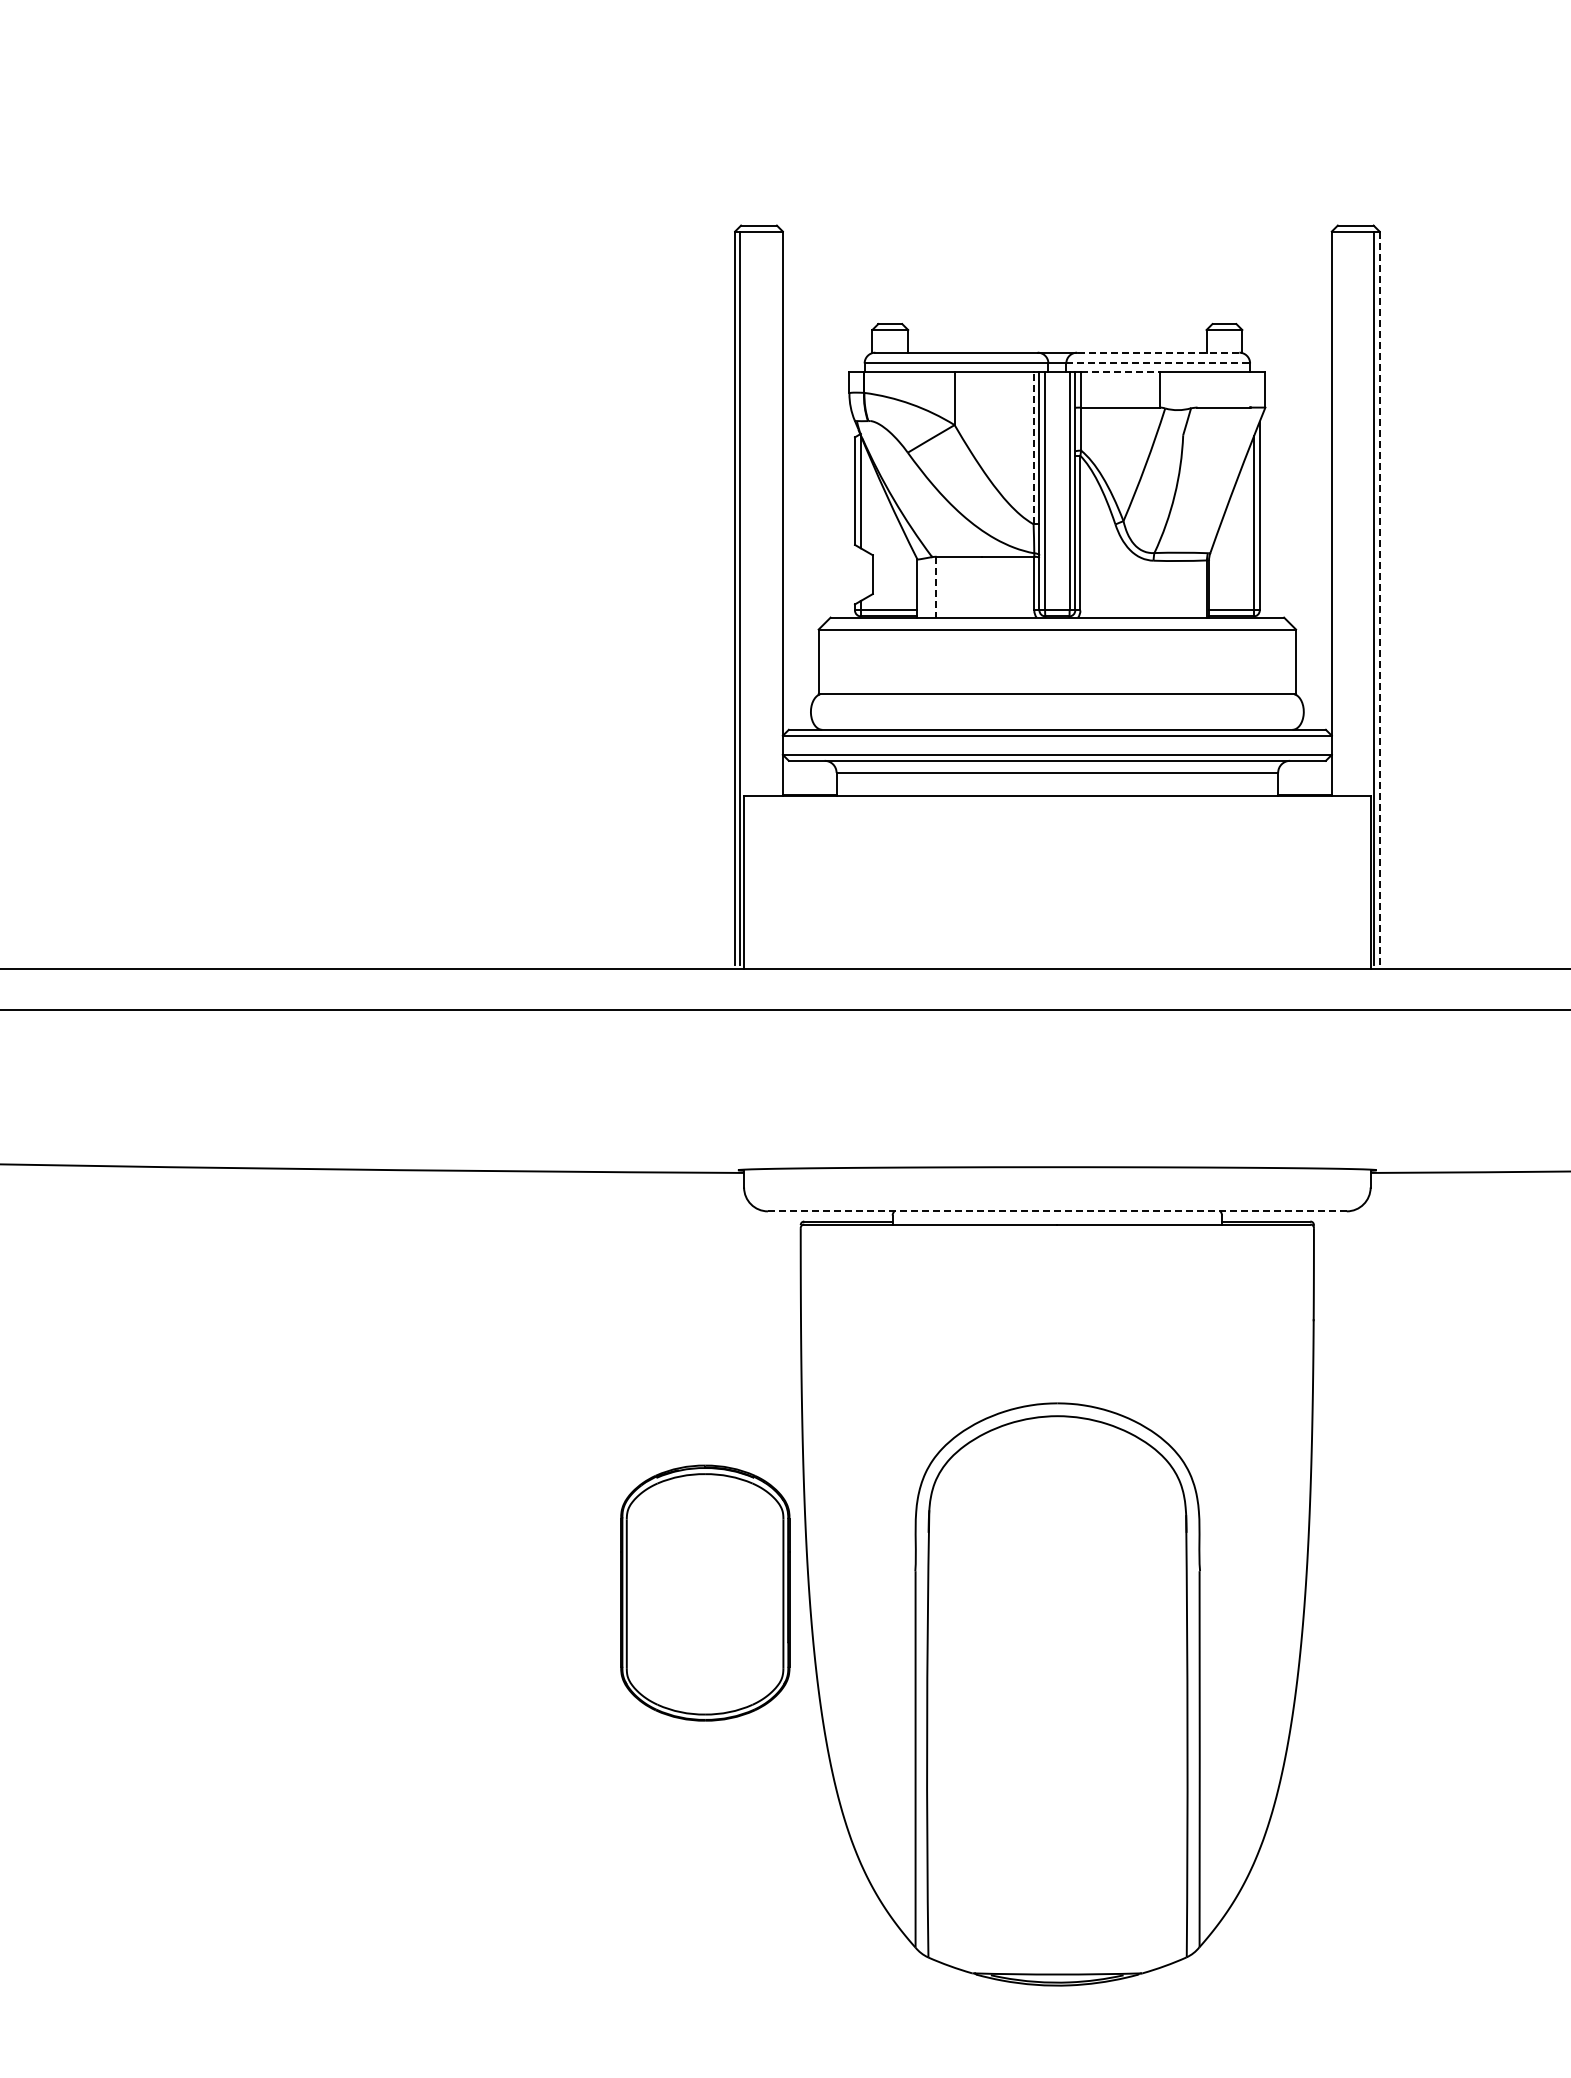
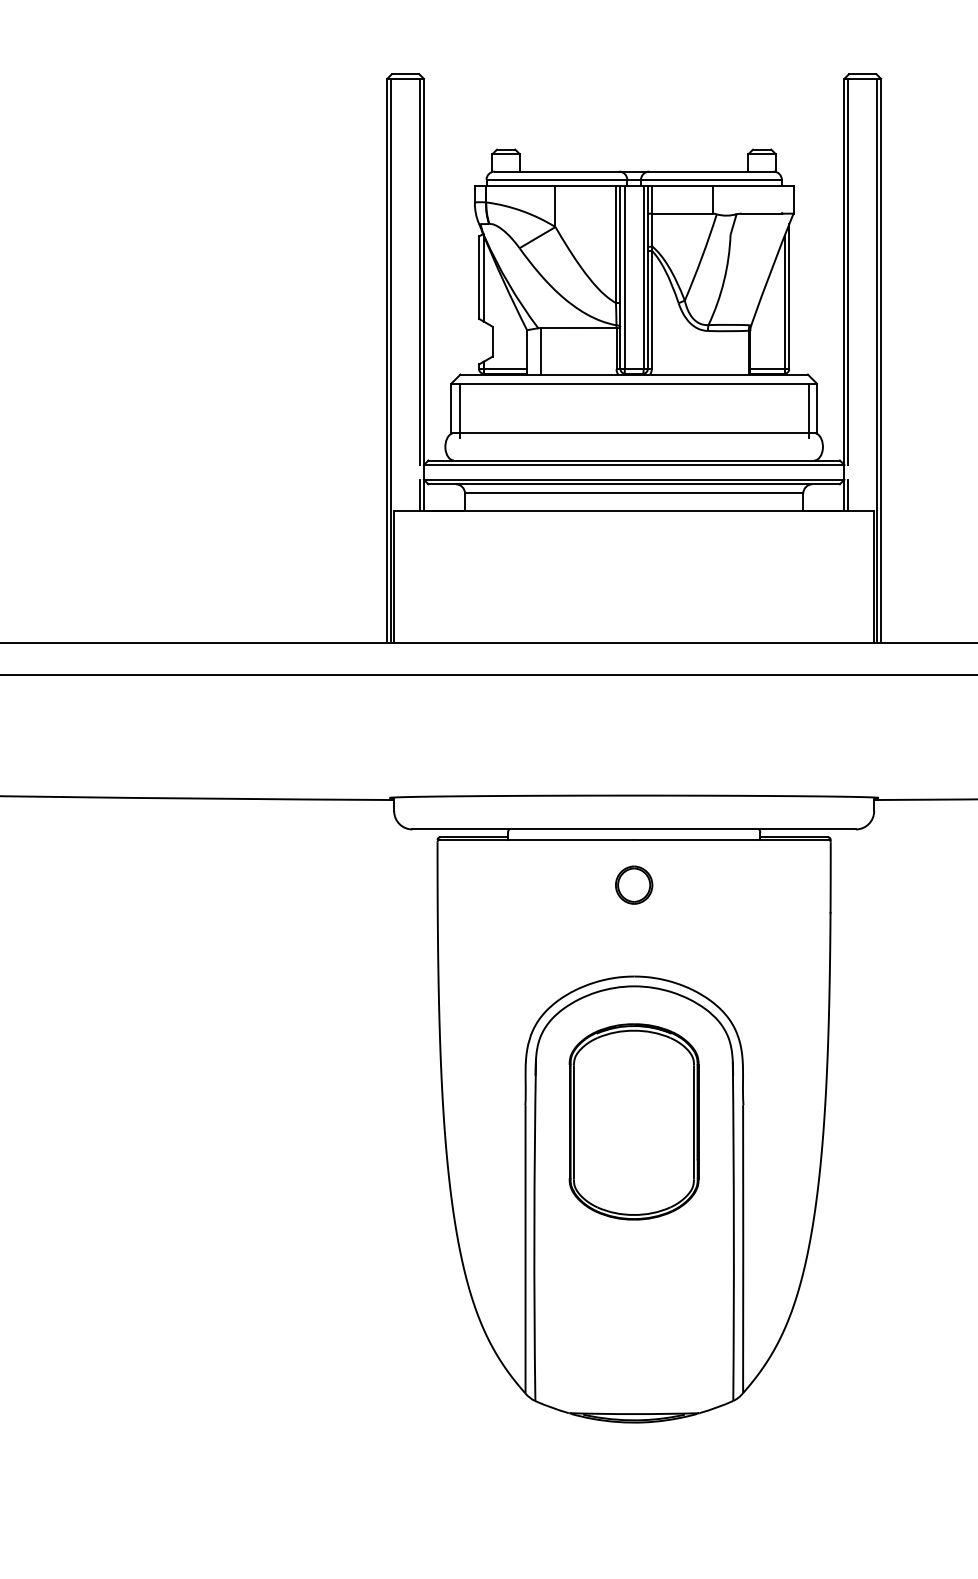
line: (1157, 352) -> (710, 171), dashed -> solid
line: (1158, 363) -> (711, 179), dashed -> solid
line: (1121, 371) -> (683, 186), dashed -> solid
line: (1033, 447) -> (615, 244), dashed -> solid
line: (777, 483) -> (419, 271), added
line: (1336, 483) -> (848, 271), added
line: (935, 587) -> (540, 351), dashed -> solid
line: (1379, 598) -> (880, 359), dashed -> solid
line: (829, 664) -> (459, 410), added
line: (1285, 664) -> (808, 410), added
line: (777, 775) -> (419, 495), added
line: (1336, 775) -> (848, 495), added
line: (1057, 1211) -> (634, 829), dashed -> solid
part: (1057, 1283) -> (634, 884), added
part: (705, 1592) -> (634, 1121), moved

